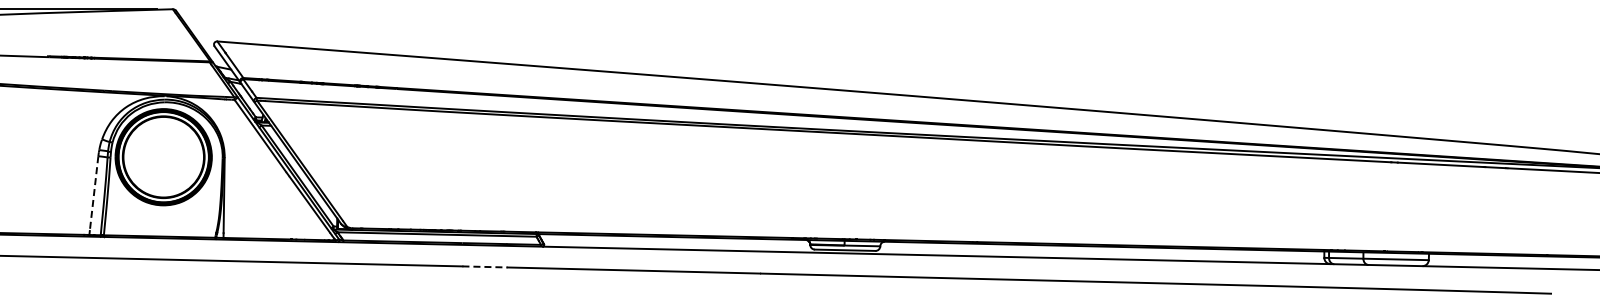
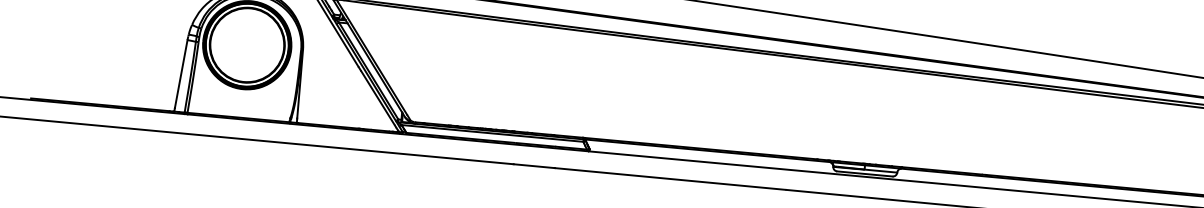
line: (94, 193) -> (181, 73), dashed -> solid
line: (485, 266) -> (534, 165), dashed -> solid

